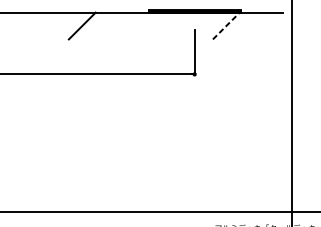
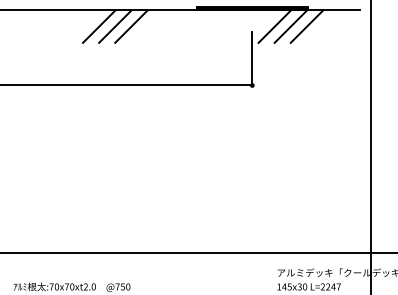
line: (69, 25) -> (99, 26), added
line: (95, 25) -> (131, 26), added
line: (212, 25) -> (274, 26), added
line: (226, 25) -> (291, 26), dashed -> solid
line: (239, 25) -> (306, 26), added

